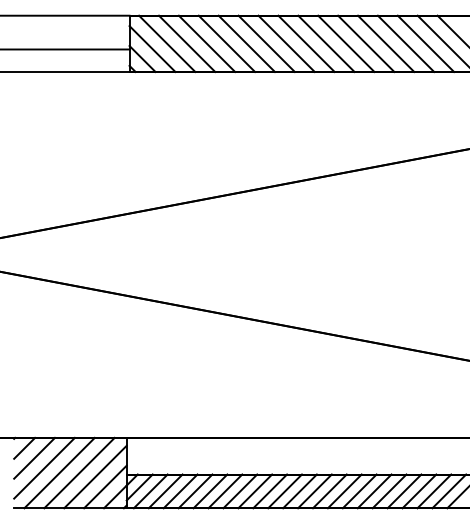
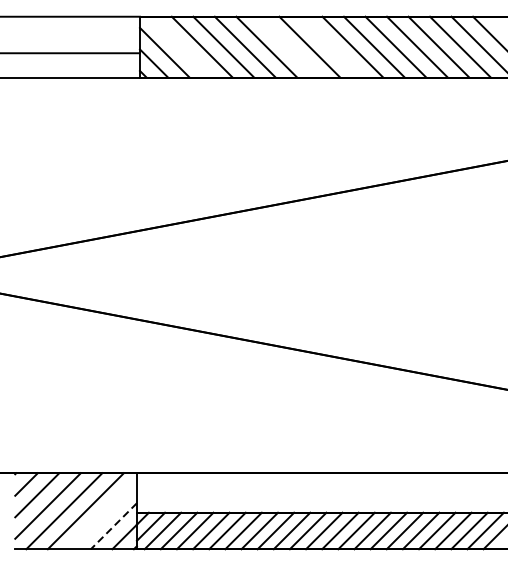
line: (167, 43) -> (181, 46), removed
line: (266, 43) -> (288, 46), removed
line: (306, 43) -> (331, 46), removed
line: (95, 476) -> (103, 514), removed
line: (105, 487) -> (113, 526), solid -> dashed

